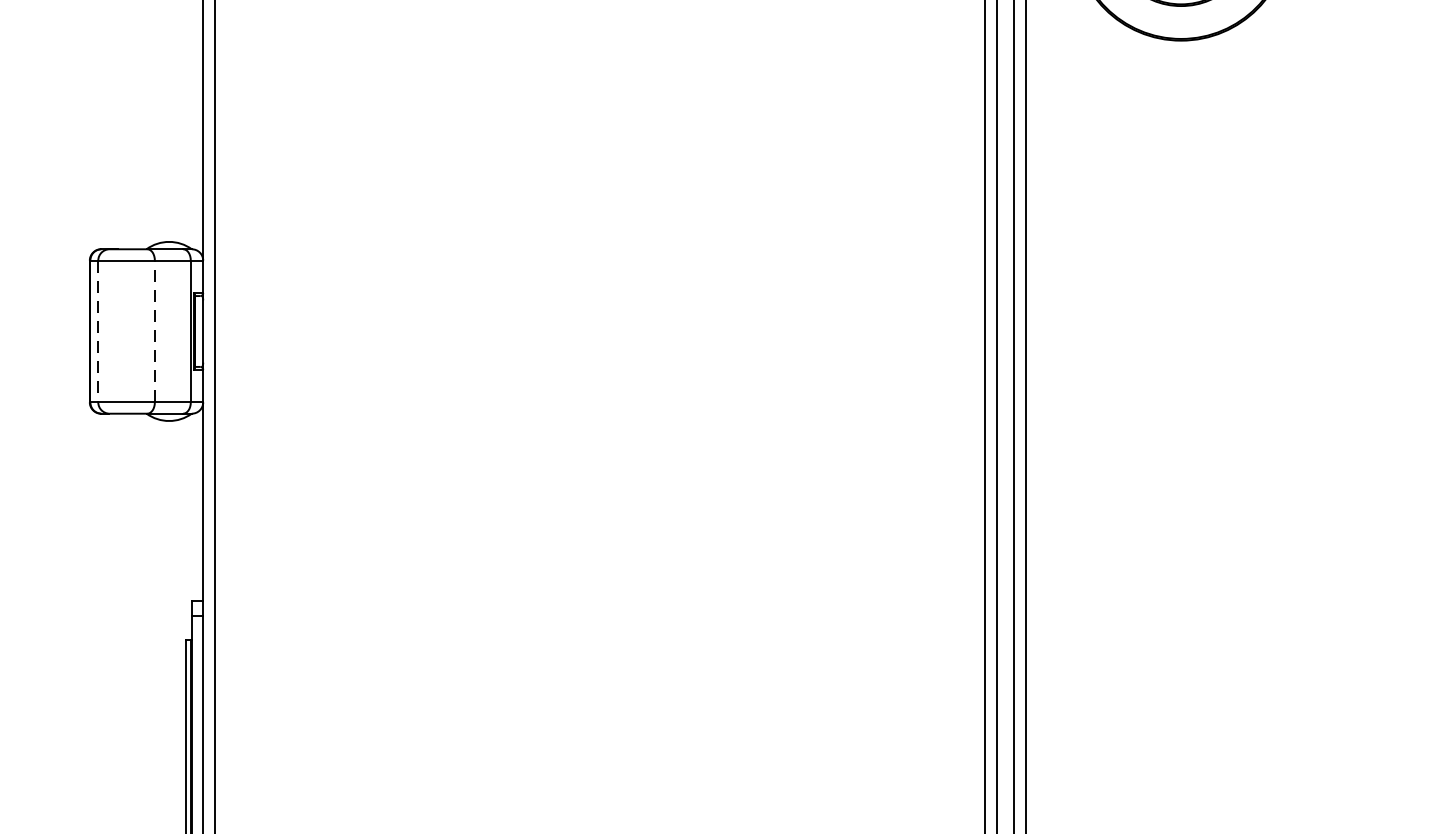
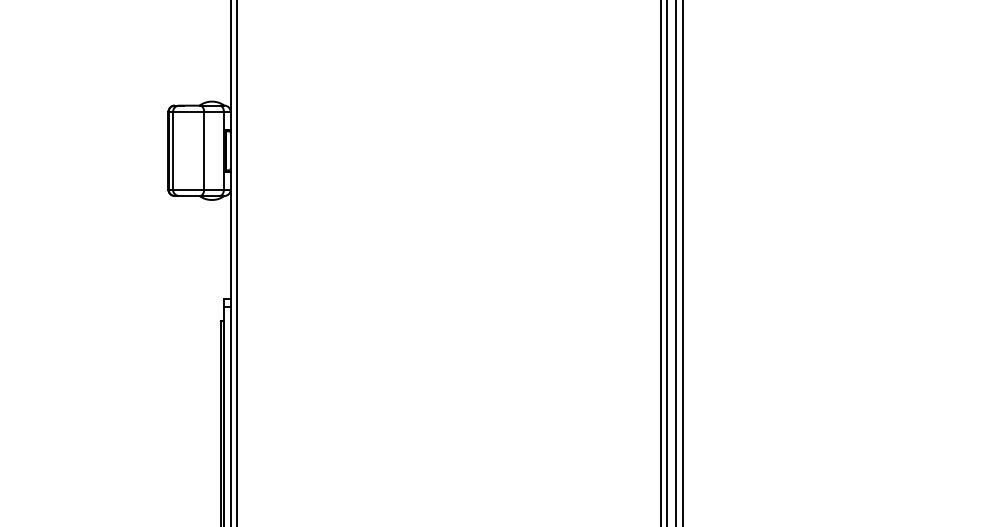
line: (99, 330) -> (173, 150), dashed -> solid
line: (155, 330) -> (204, 150), dashed -> solid

